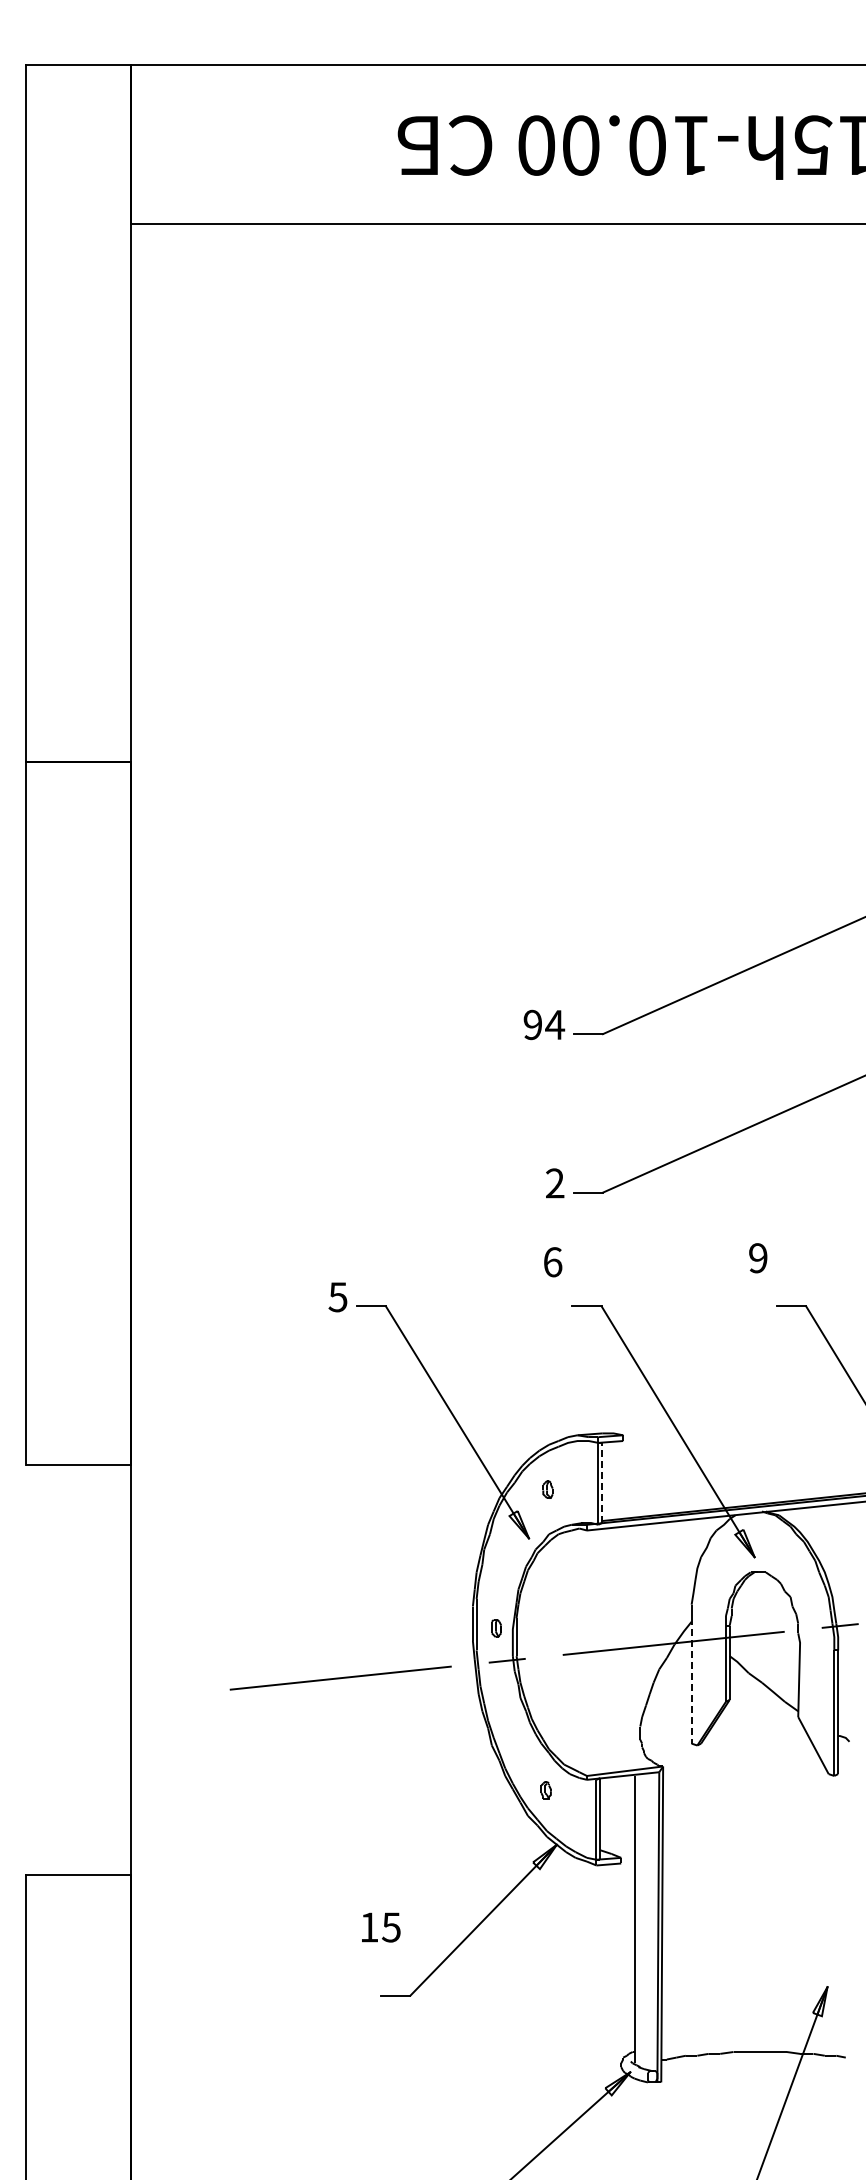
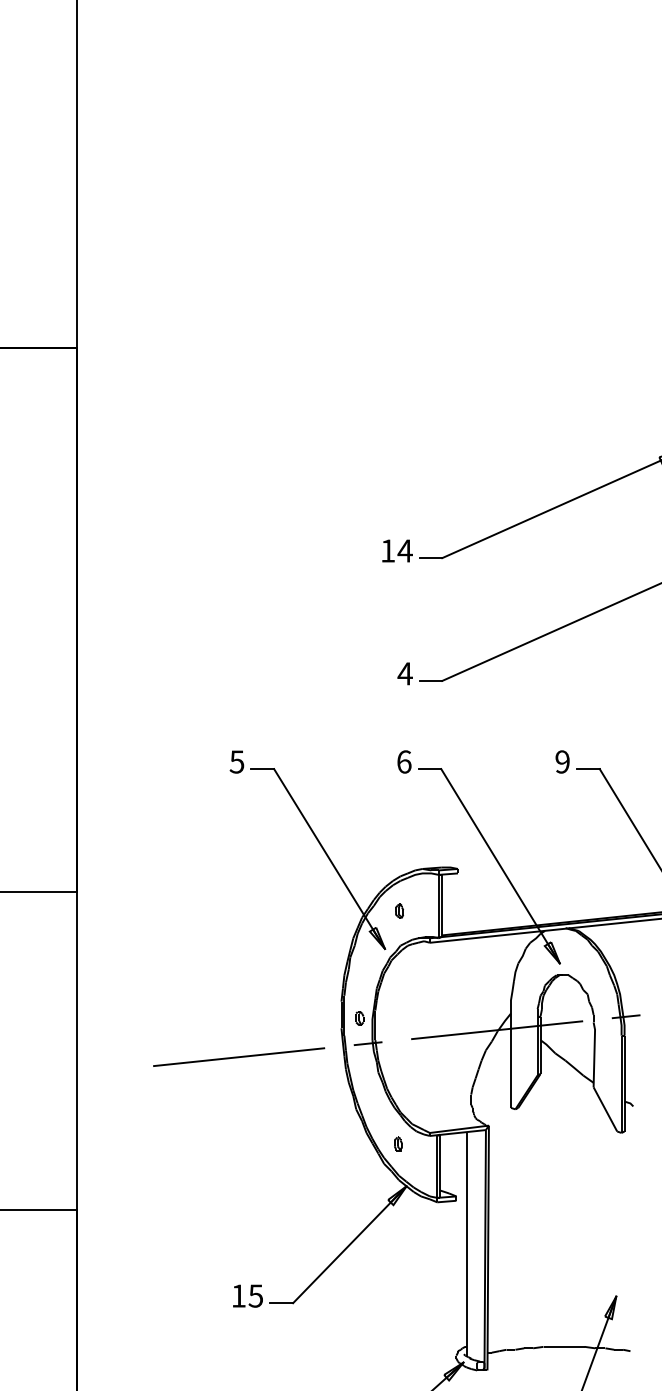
text: (532, 1024) -> (387, 550), 94 -> 14
text: (555, 1183) -> (405, 673), 2 -> 4
text: (758, 1258) -> (562, 762), moved
text: (553, 1262) -> (404, 762), moved
line: (602, 1482) -> (441, 905), dashed -> solid
line: (691, 1680) -> (510, 1058), dashed -> solid
text: (381, 1927) -> (248, 1296), moved

